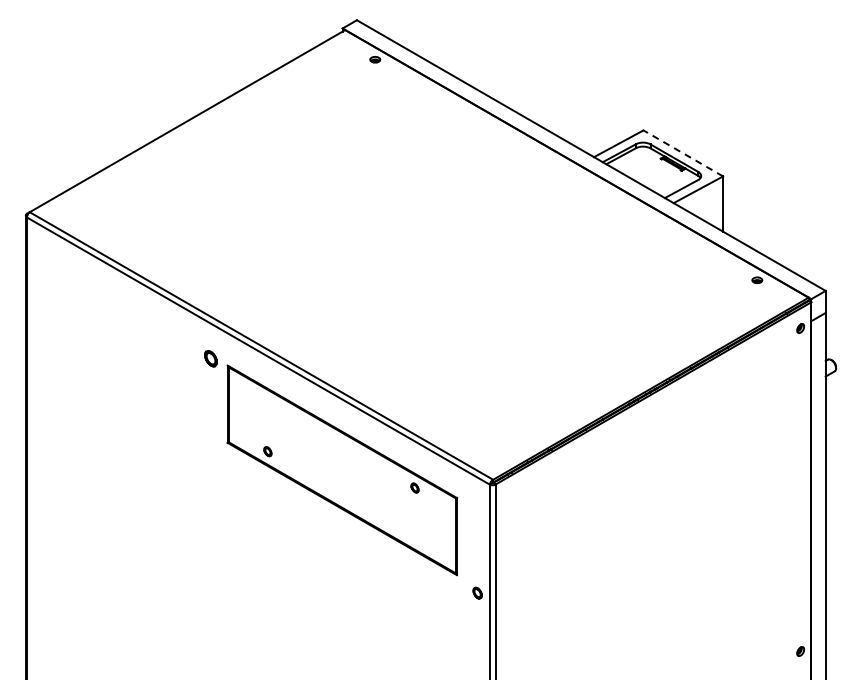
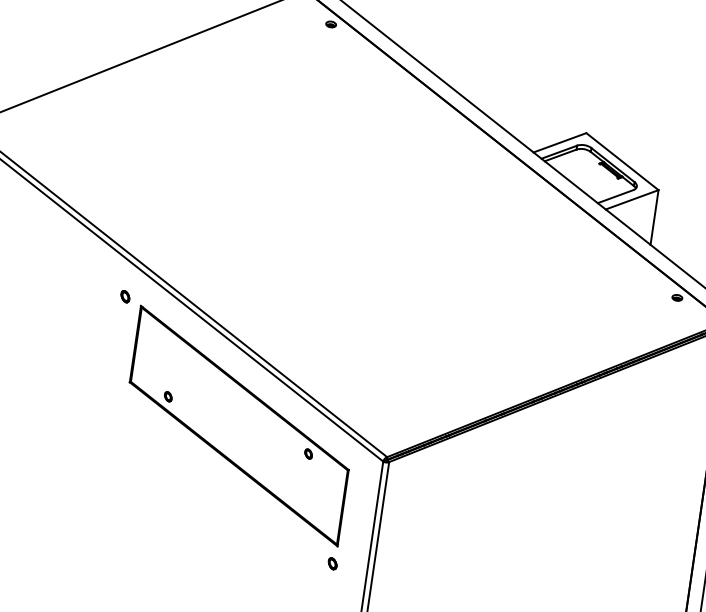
line: (683, 153) -> (622, 161), dashed -> solid
part: (210, 358) -> (124, 296), size x0.71
part: (477, 592) -> (332, 563), moved

